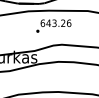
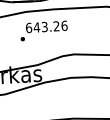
text: (53, 25) -> (43, 30), moved

